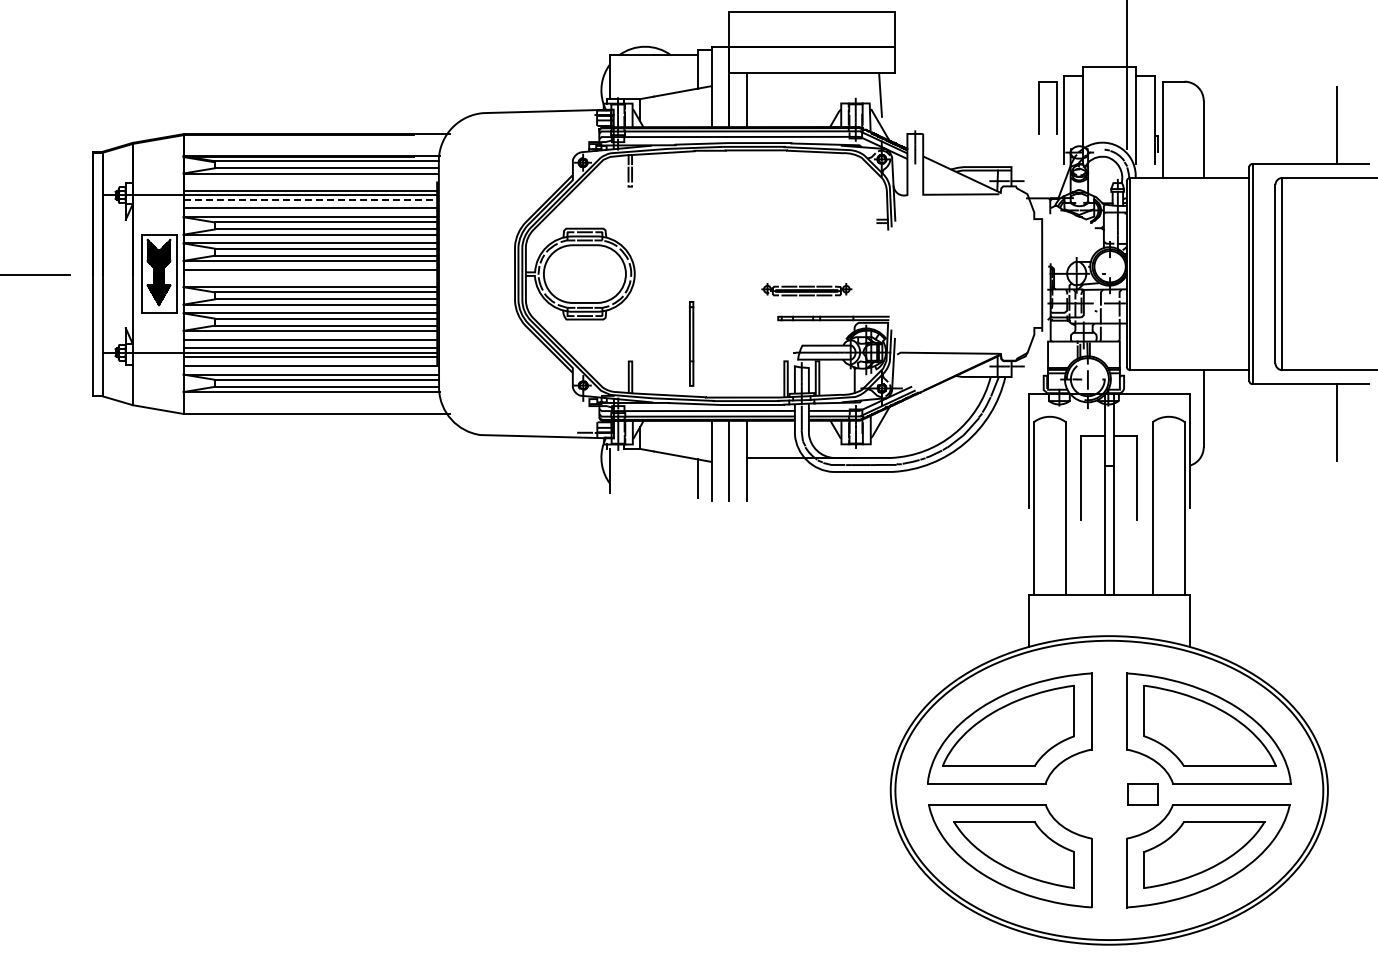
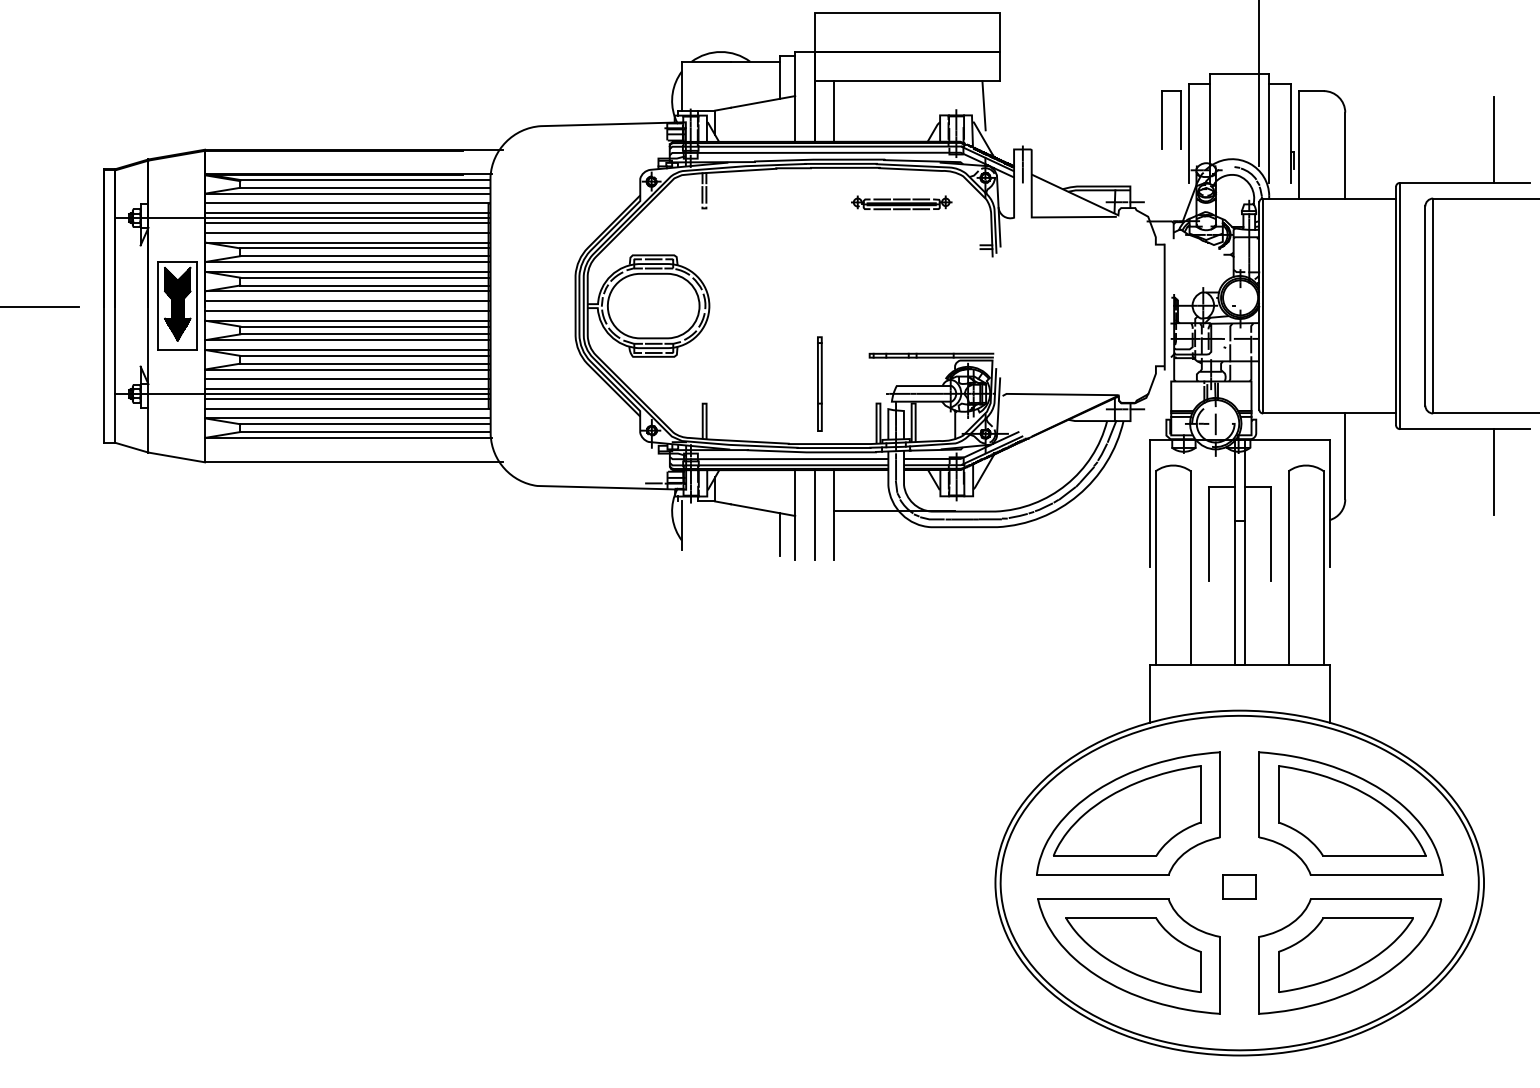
line: (310, 182) -> (347, 203), added
line: (310, 199) -> (347, 222), dashed -> solid
line: (310, 278) -> (347, 311), added
part: (806, 289) -> (901, 202), moved
part: (691, 343) -> (819, 383), moved
part: (1142, 794) -> (1238, 887), moved

